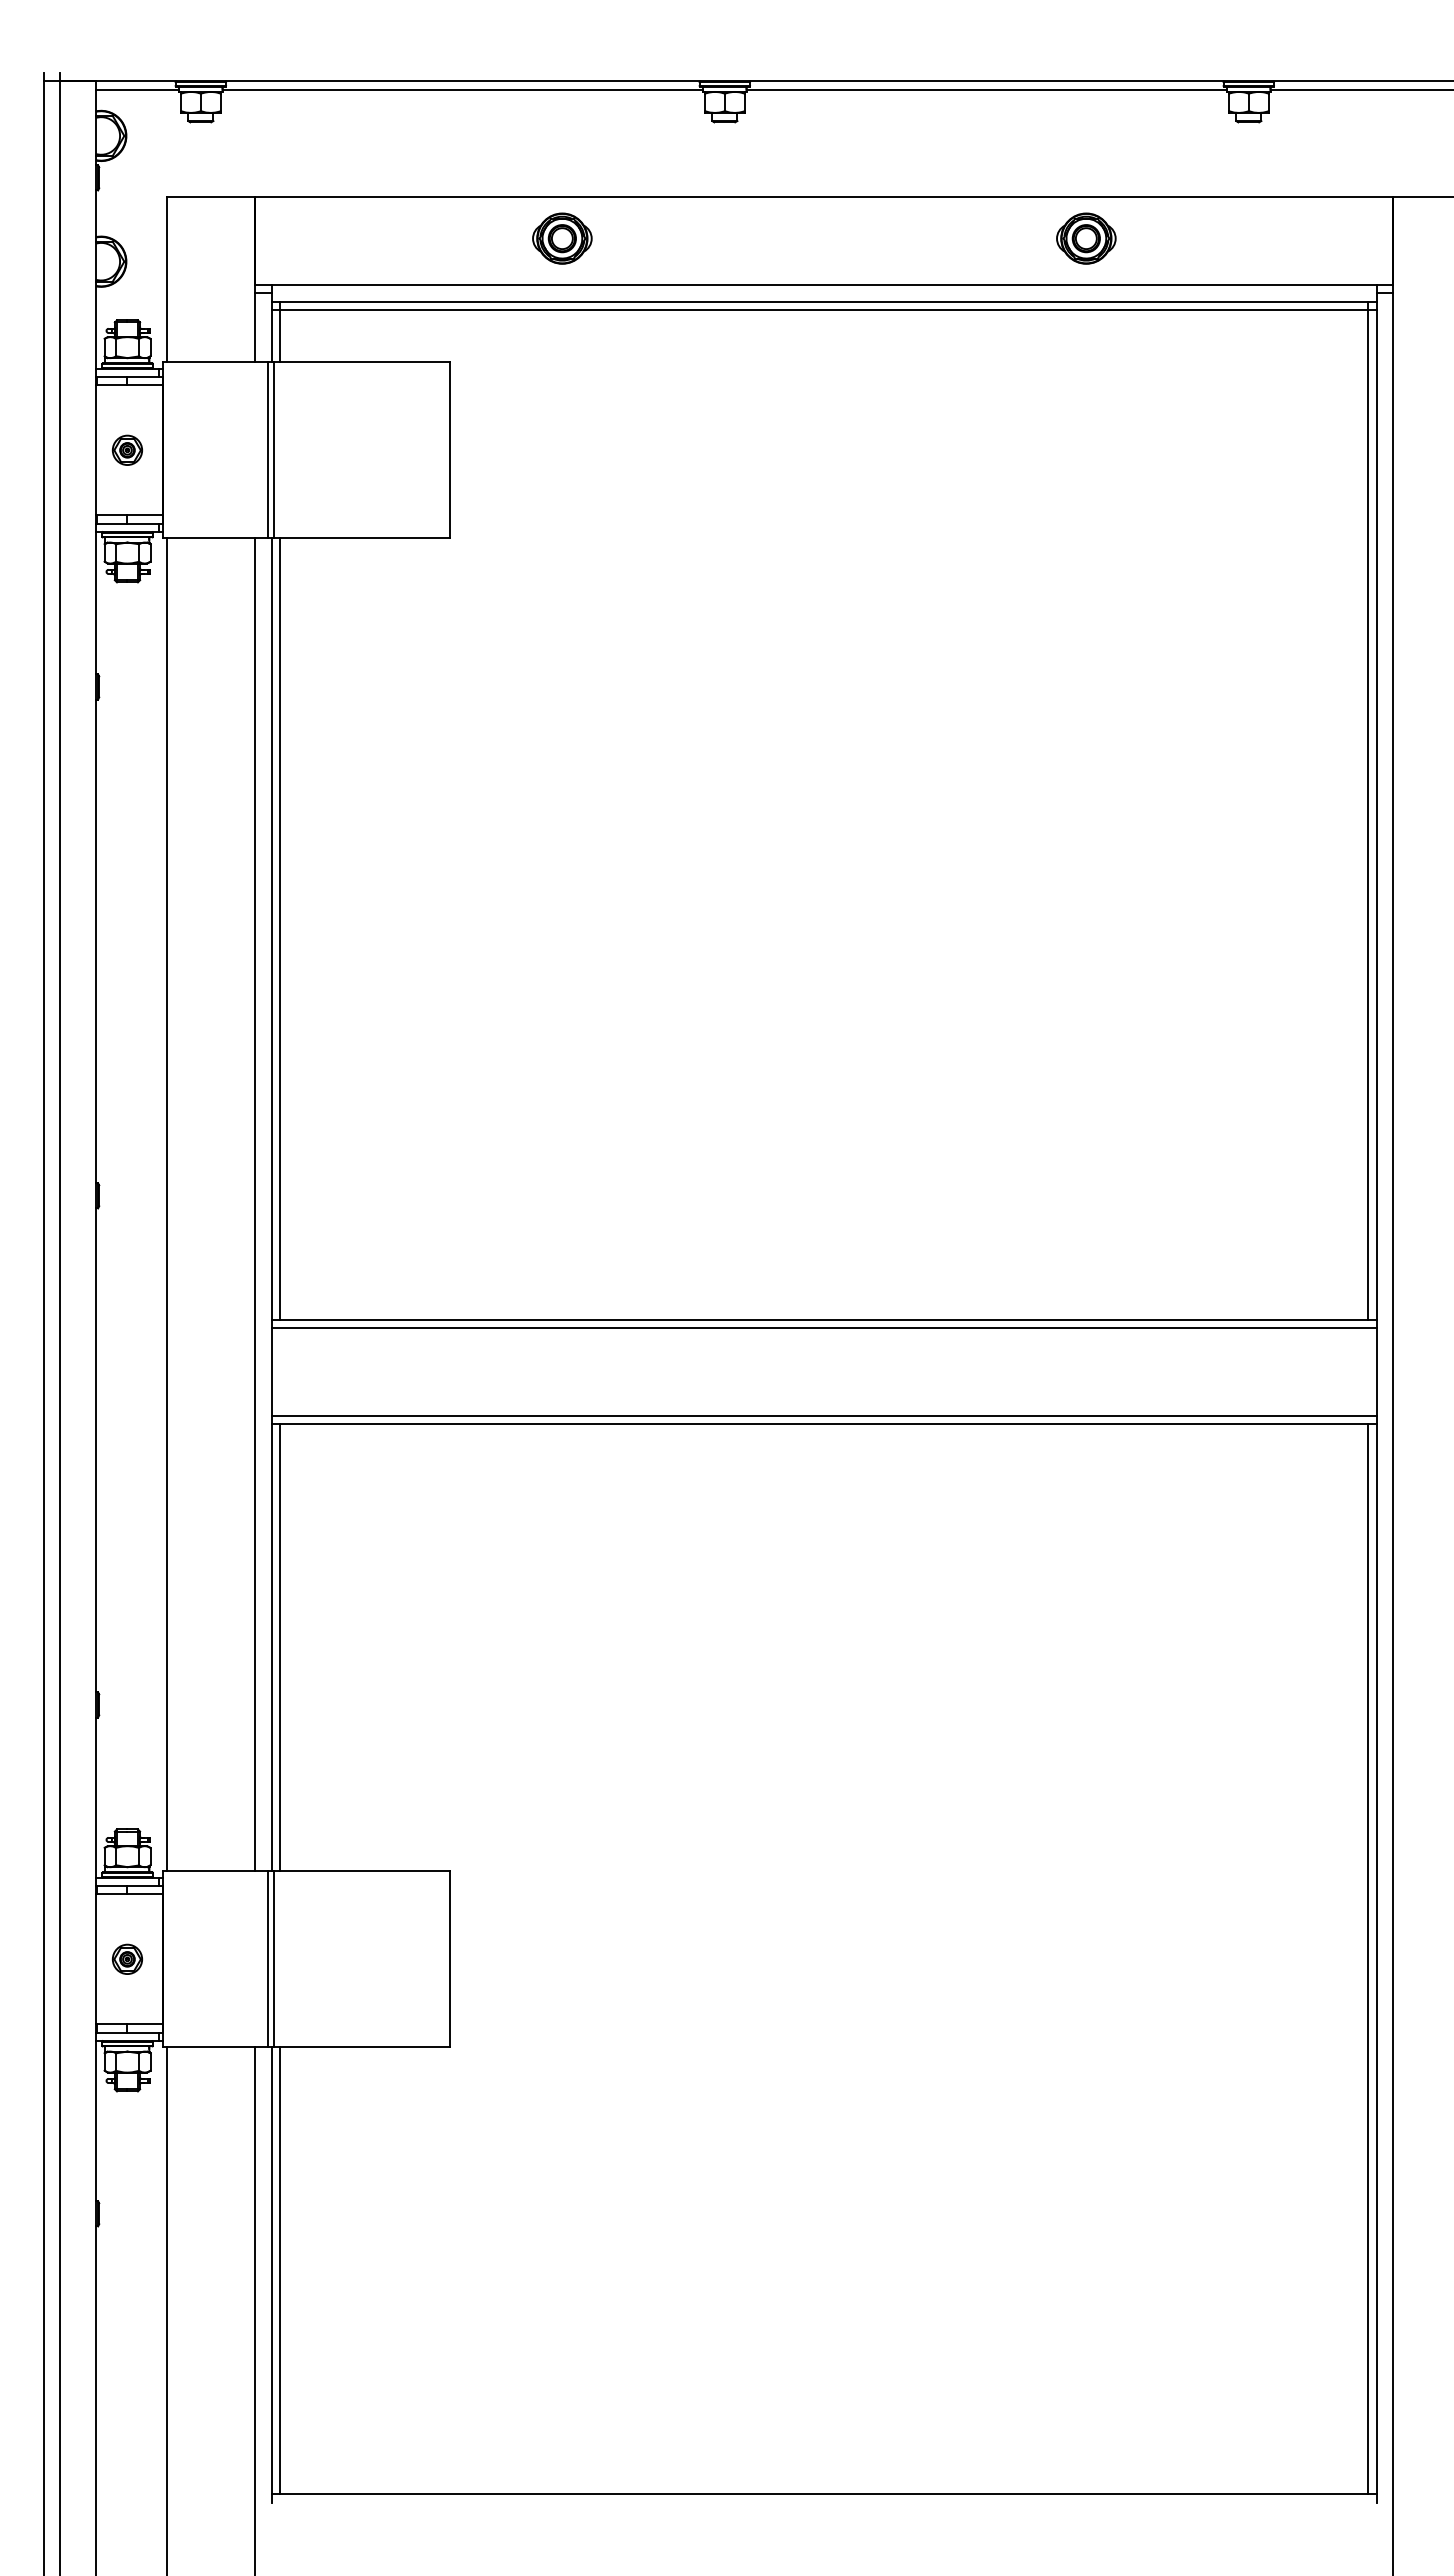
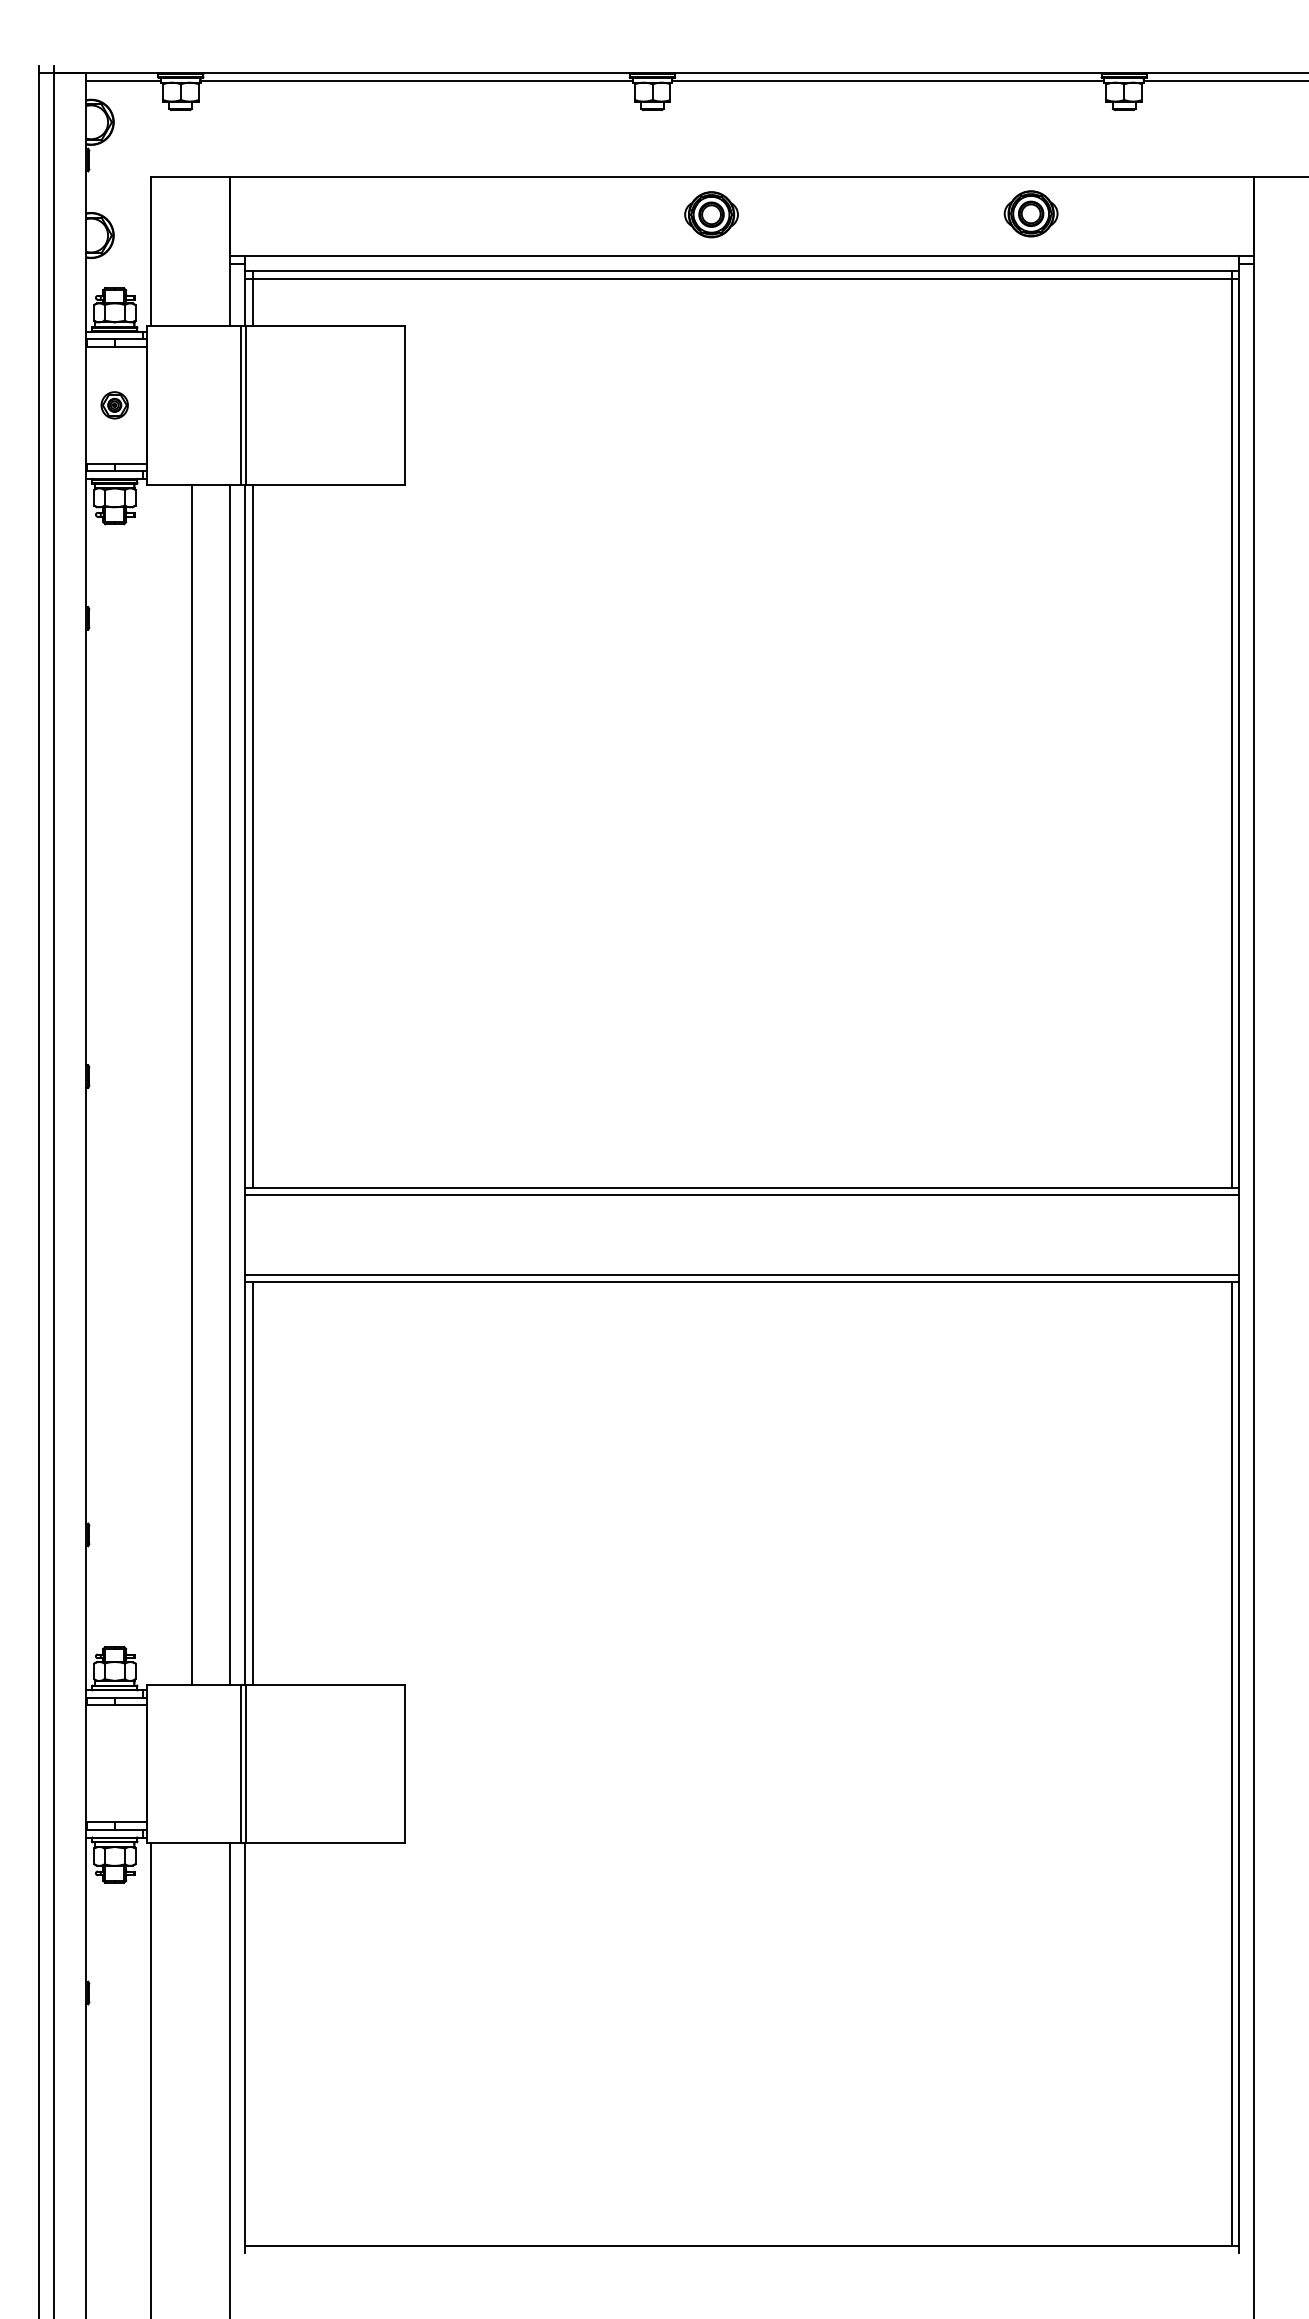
part: (562, 238) -> (711, 214), moved
part: (1086, 238) -> (1031, 213), moved
line: (167, 1204) -> (192, 1084), moved
part: (126, 1958) -> (113, 1763), removed
line: (280, 2270) -> (252, 2044), removed

